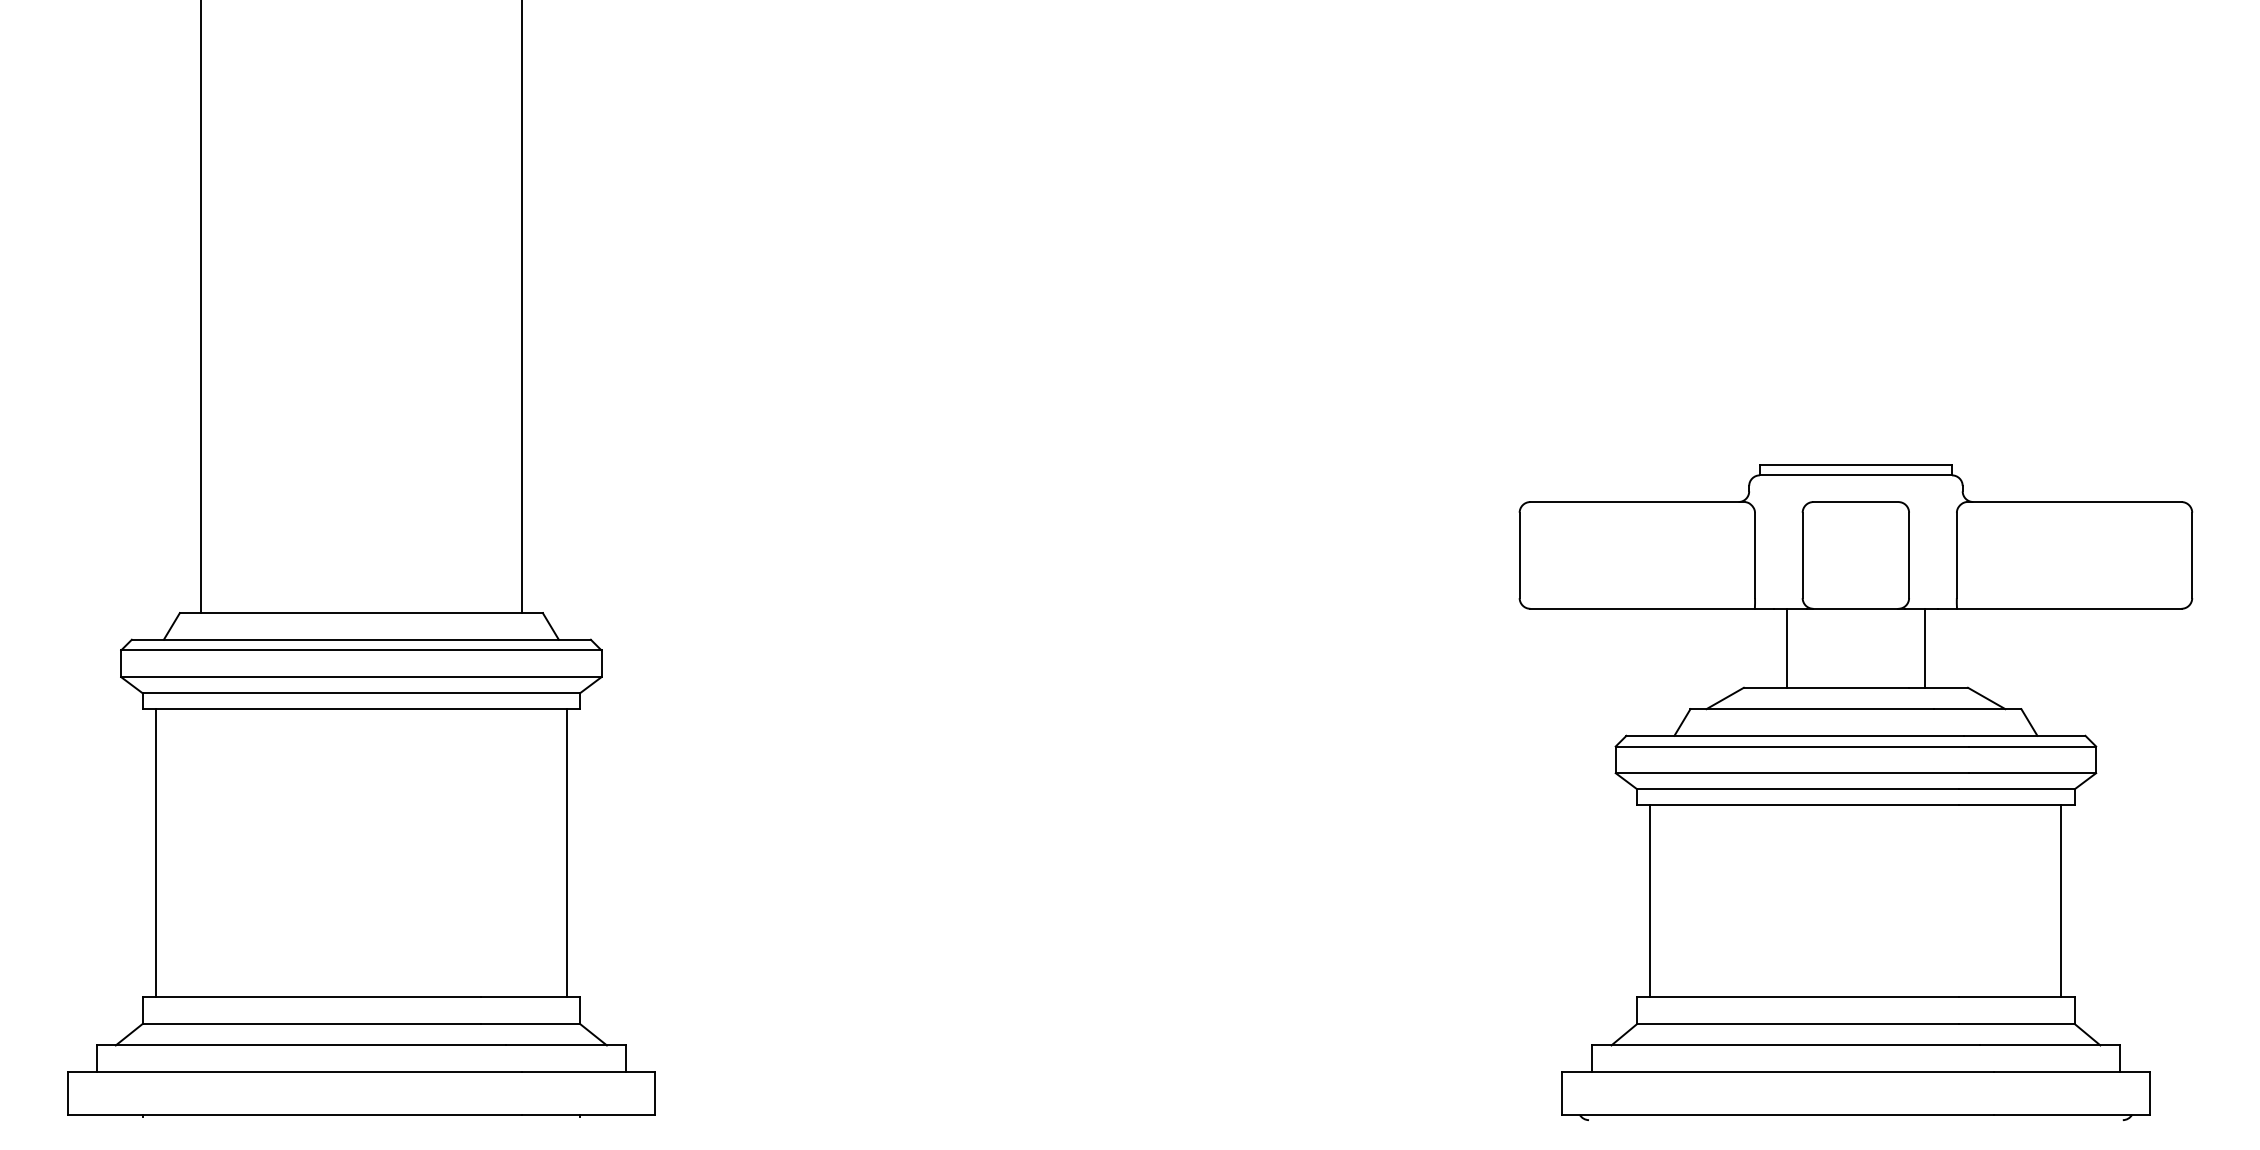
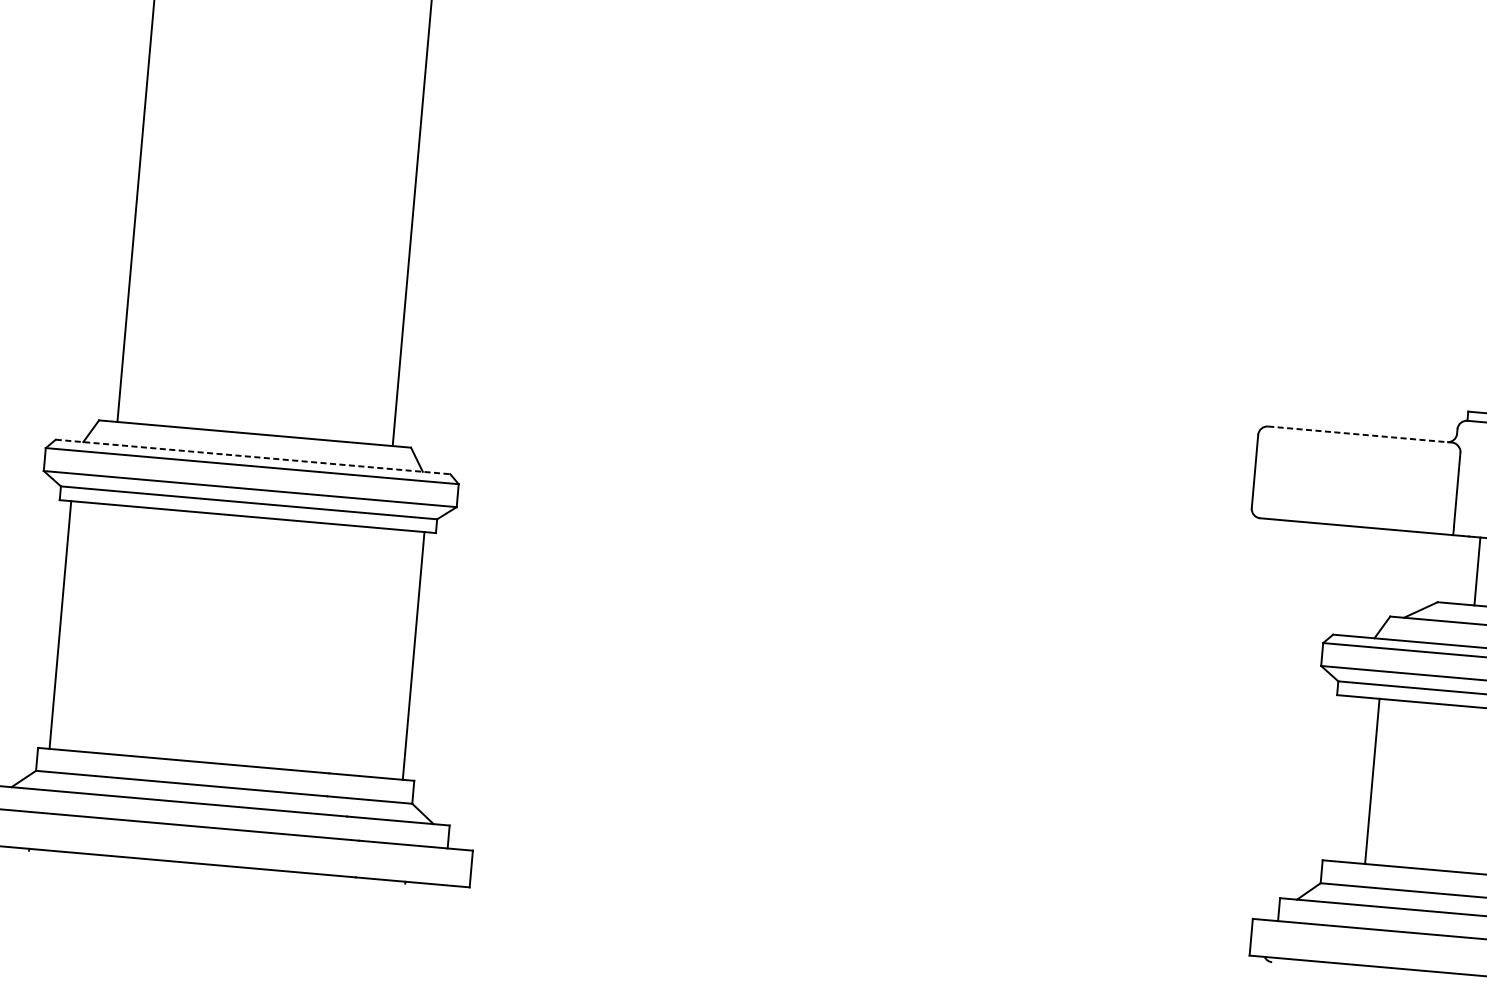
line: (1638, 502) -> (1361, 435), solid -> dashed
line: (361, 639) -> (253, 456), solid -> dashed
line: (1650, 901) -> (1372, 781), moved

